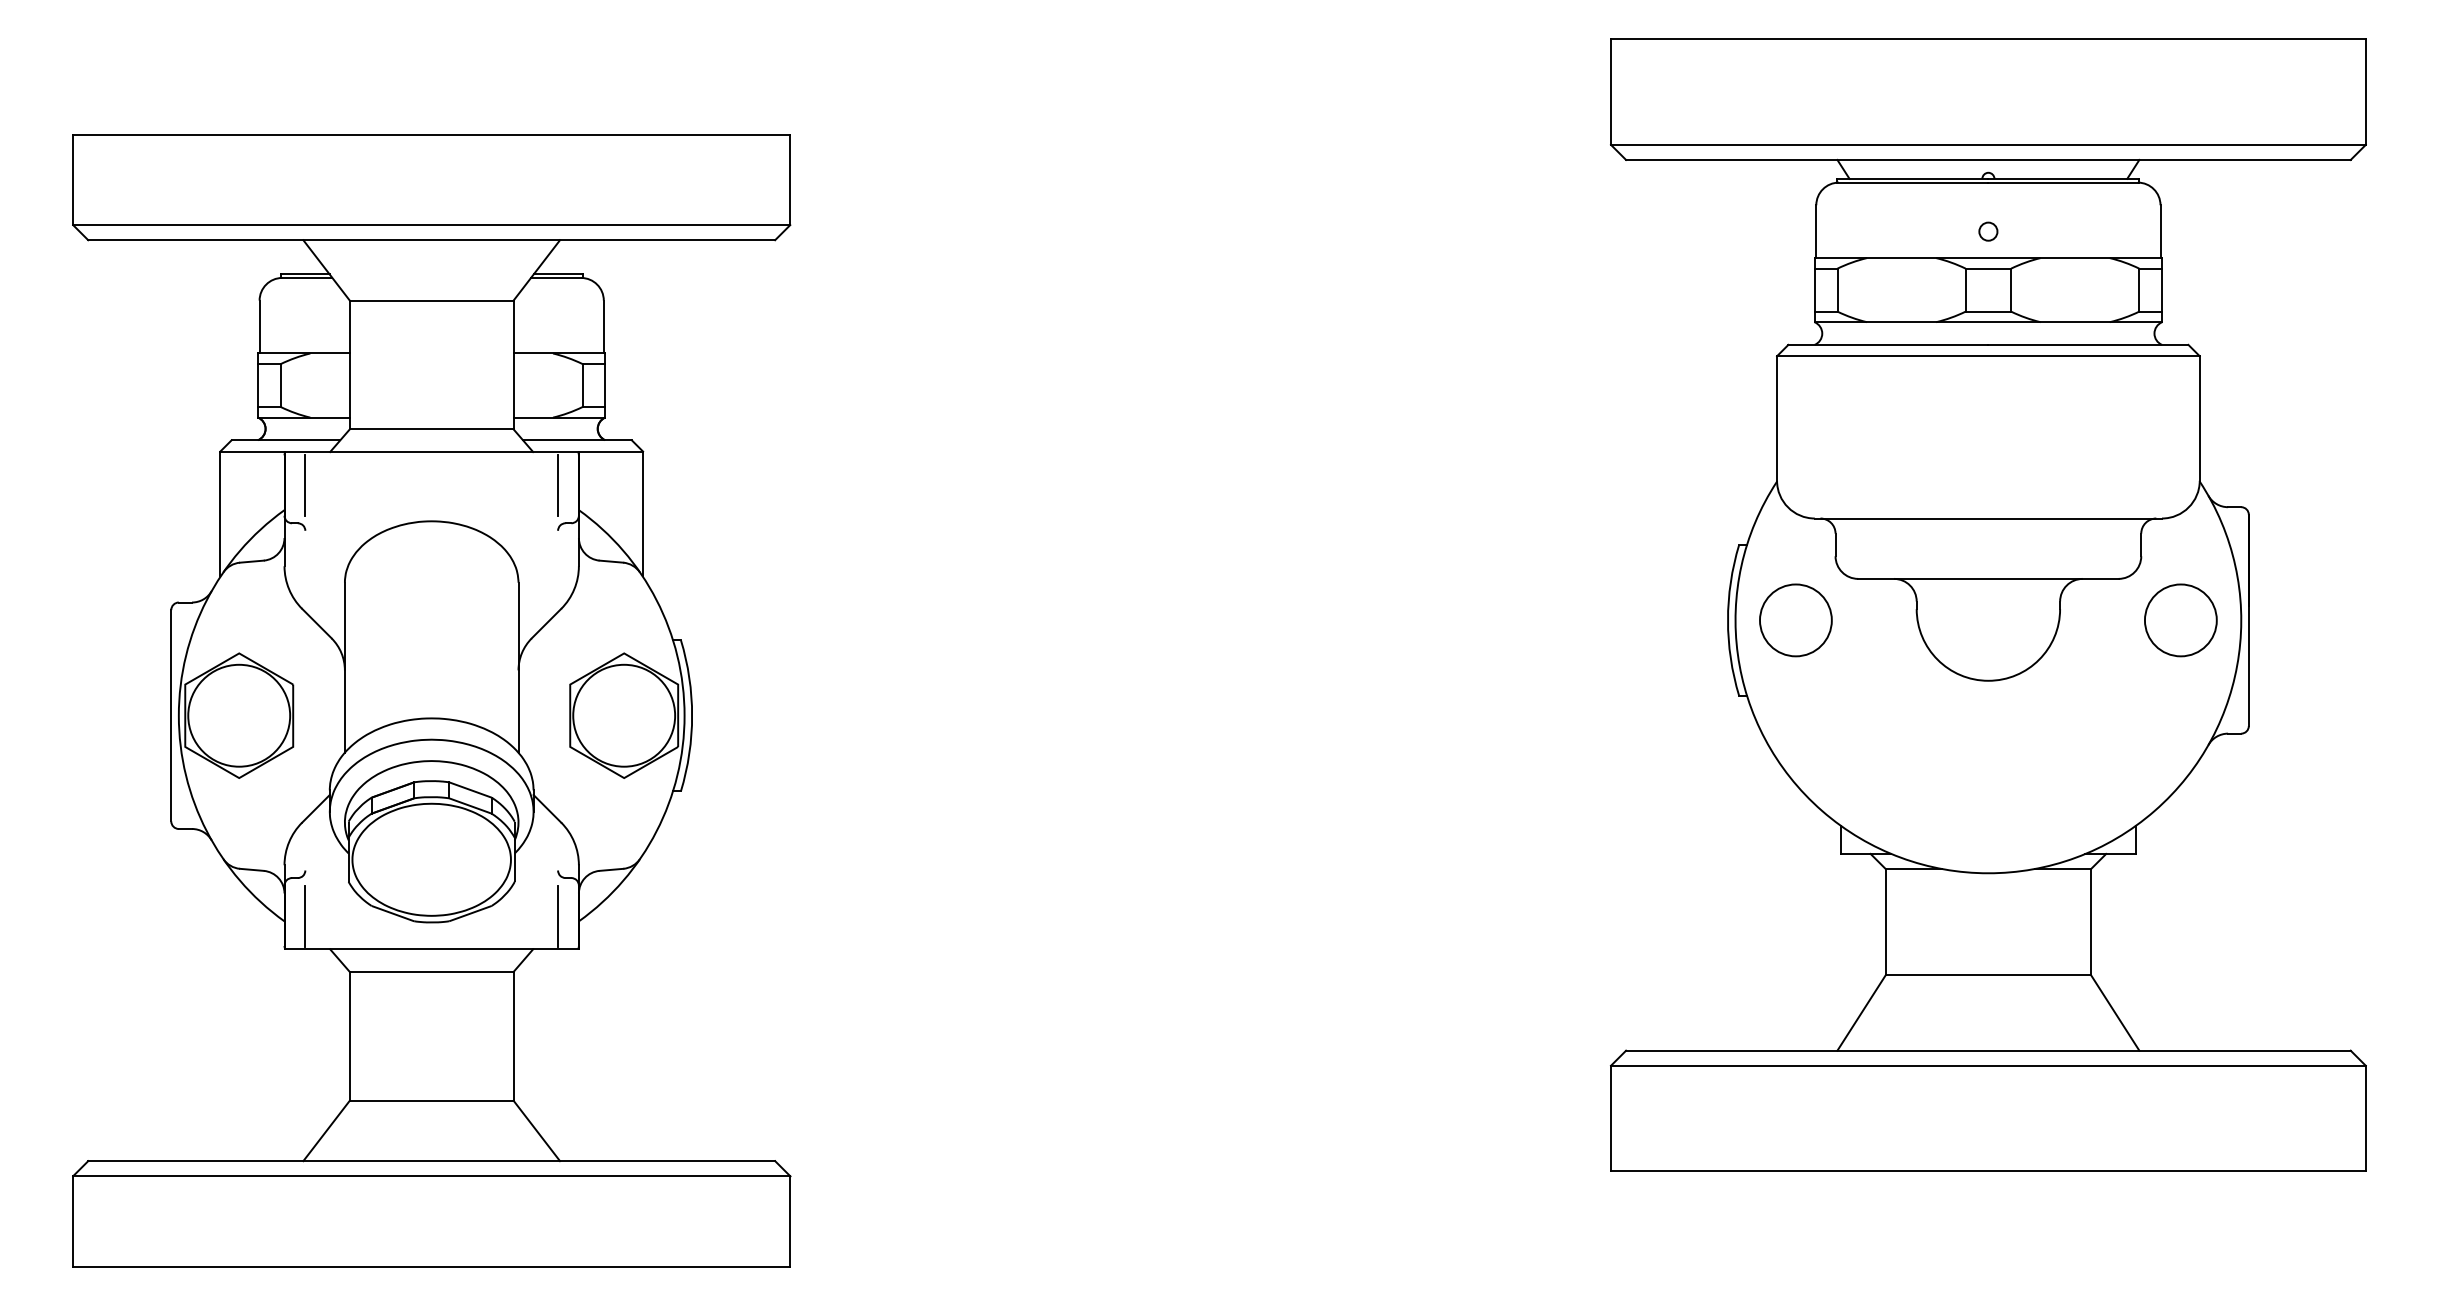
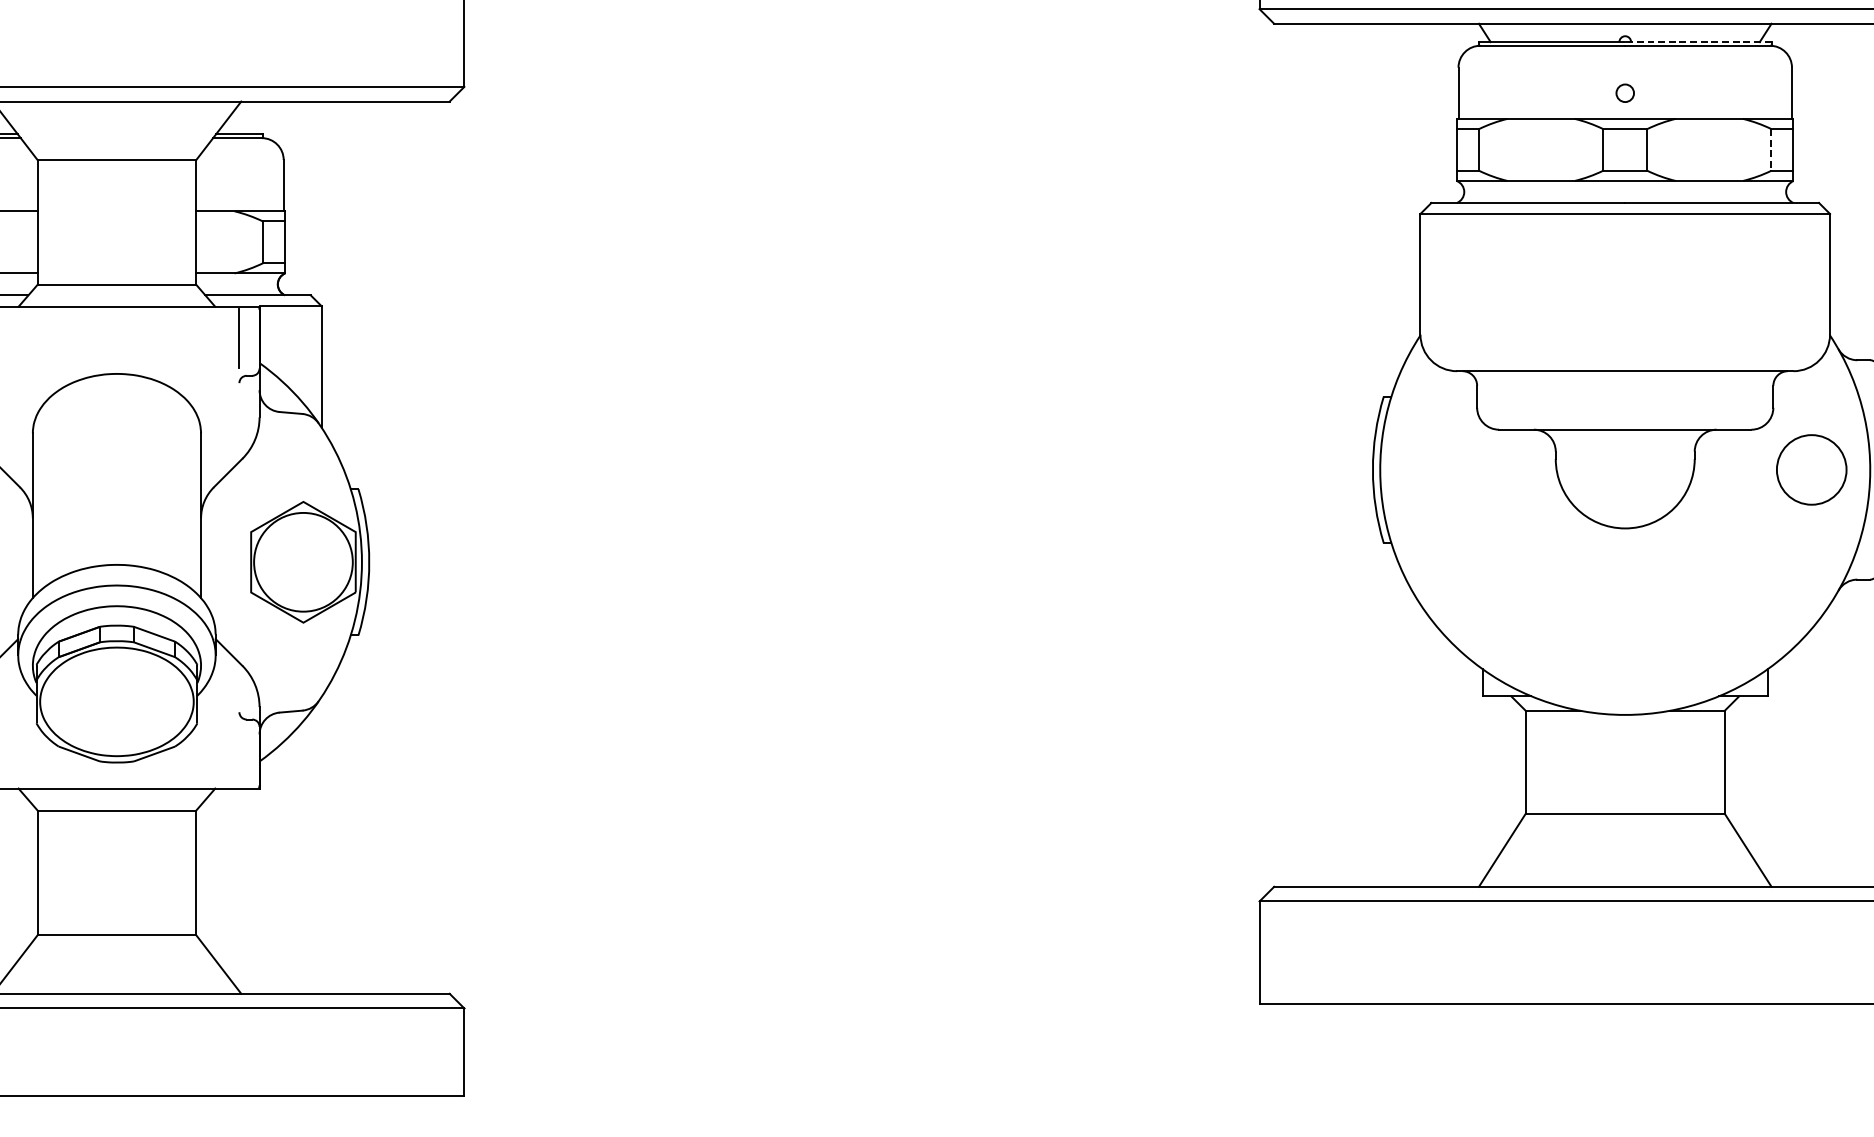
line: (2063, 178) -> (1698, 41), solid -> dashed
line: (2139, 290) -> (1771, 150), solid -> dashed
circle: (1795, 620) -> (1438, 470), removed
line: (558, 915) -> (239, 755), removed

